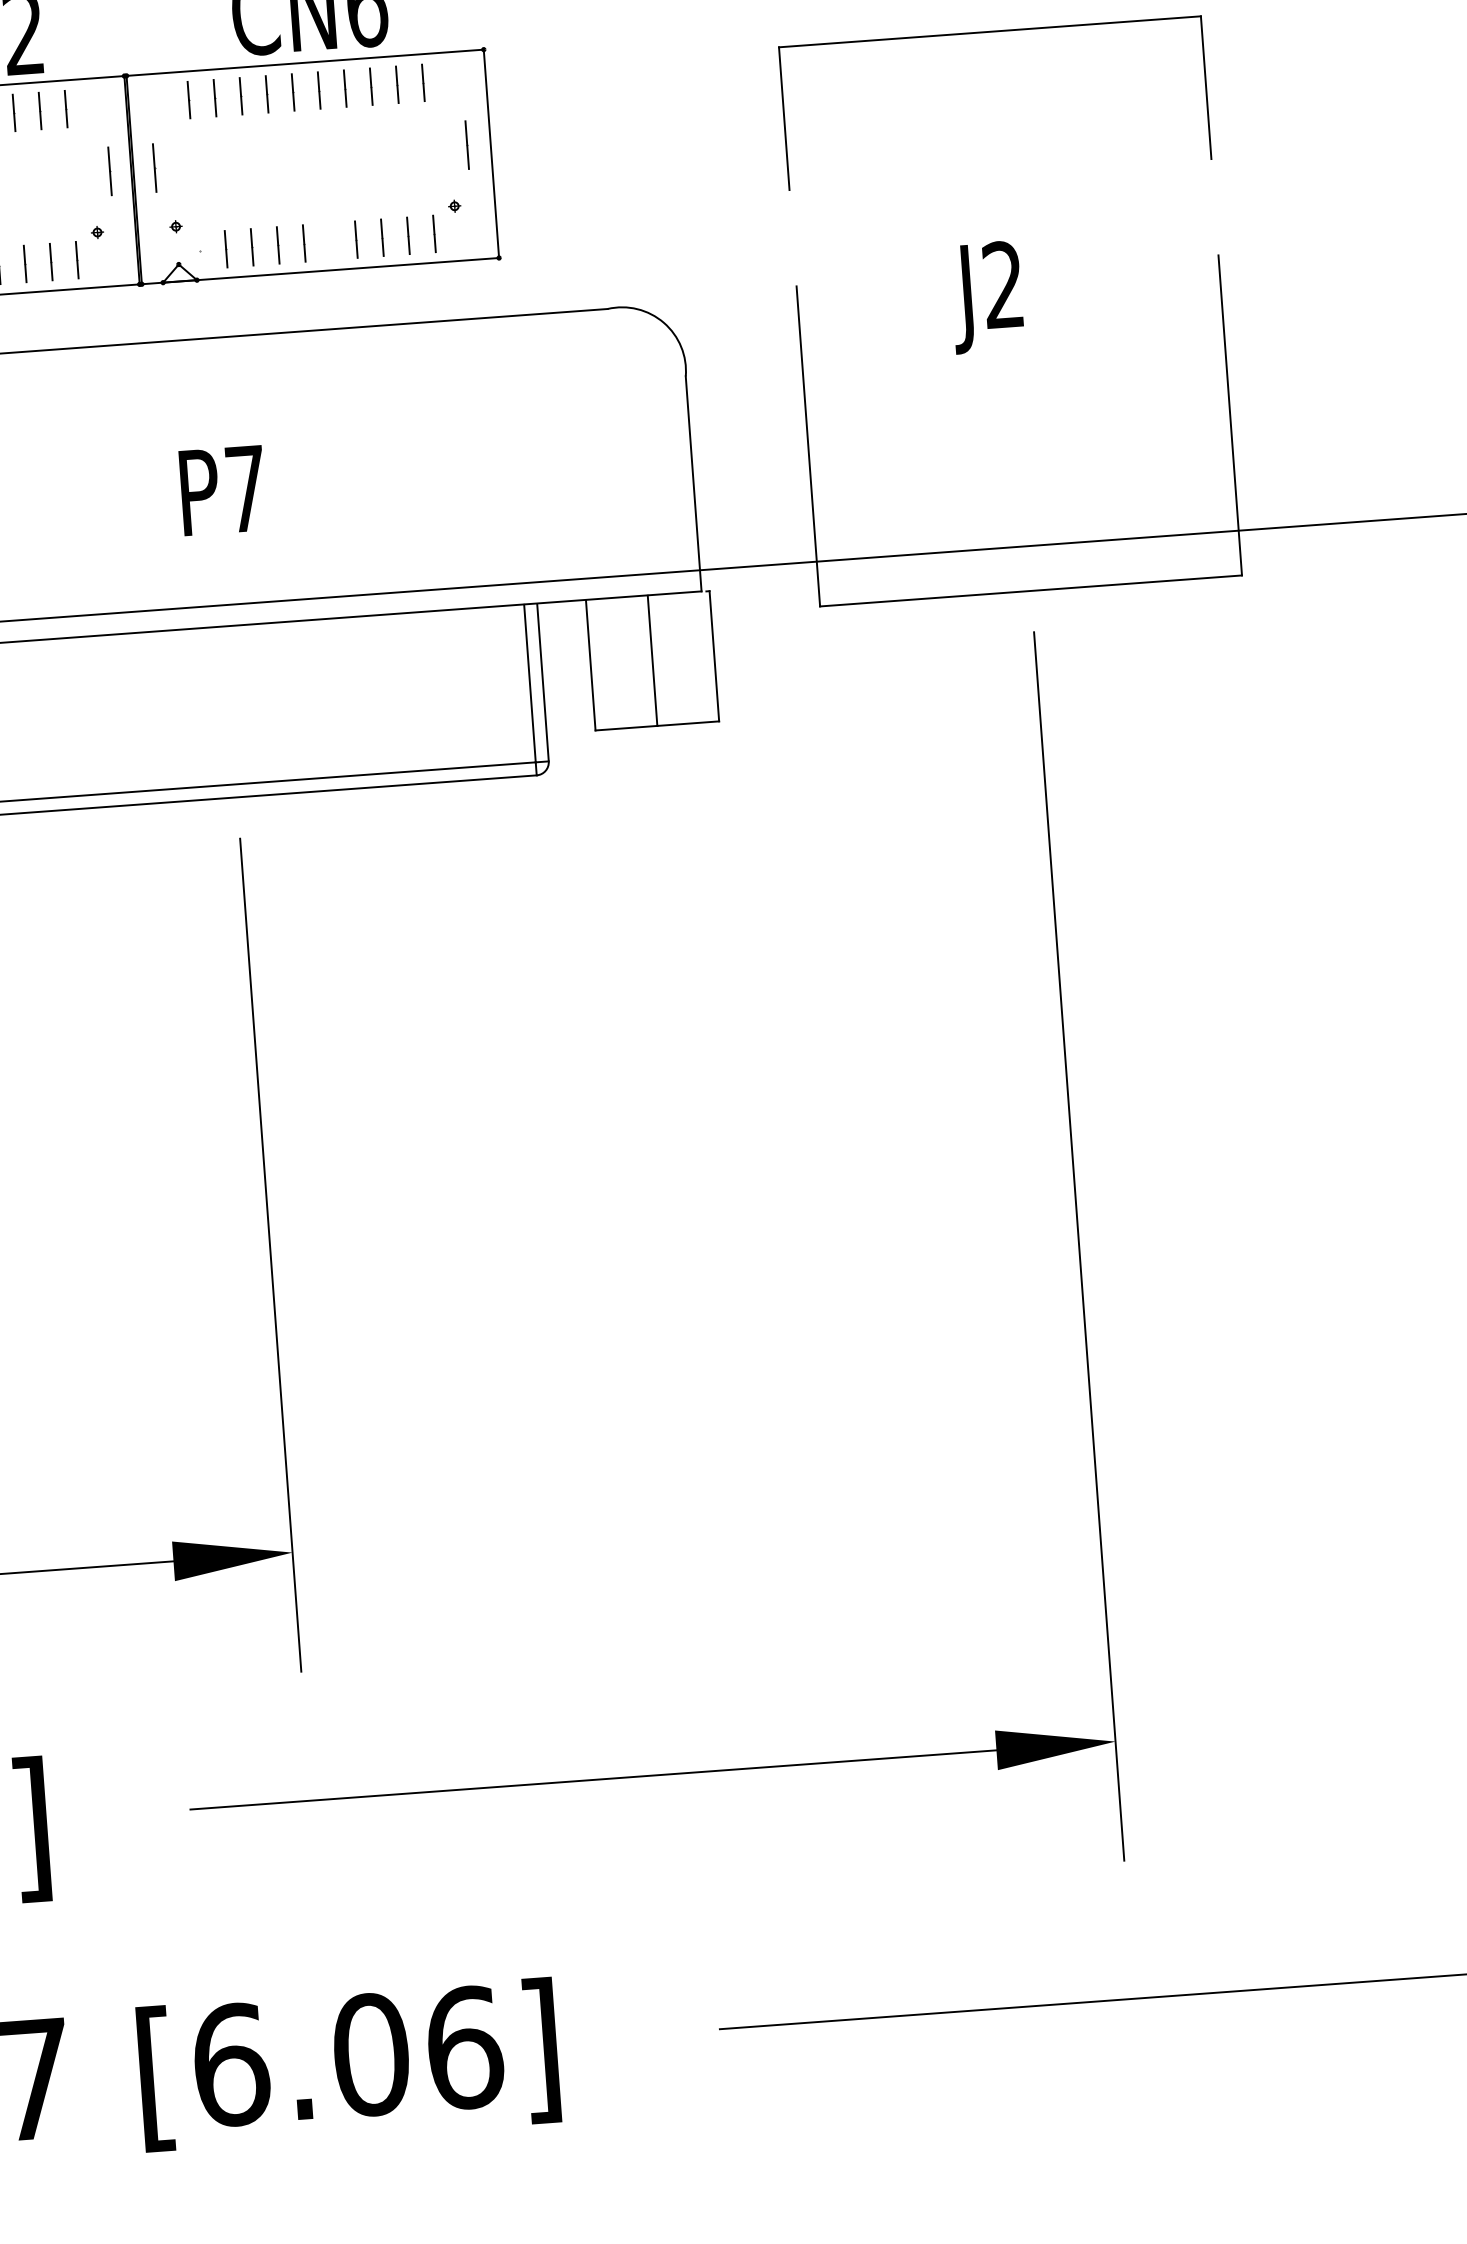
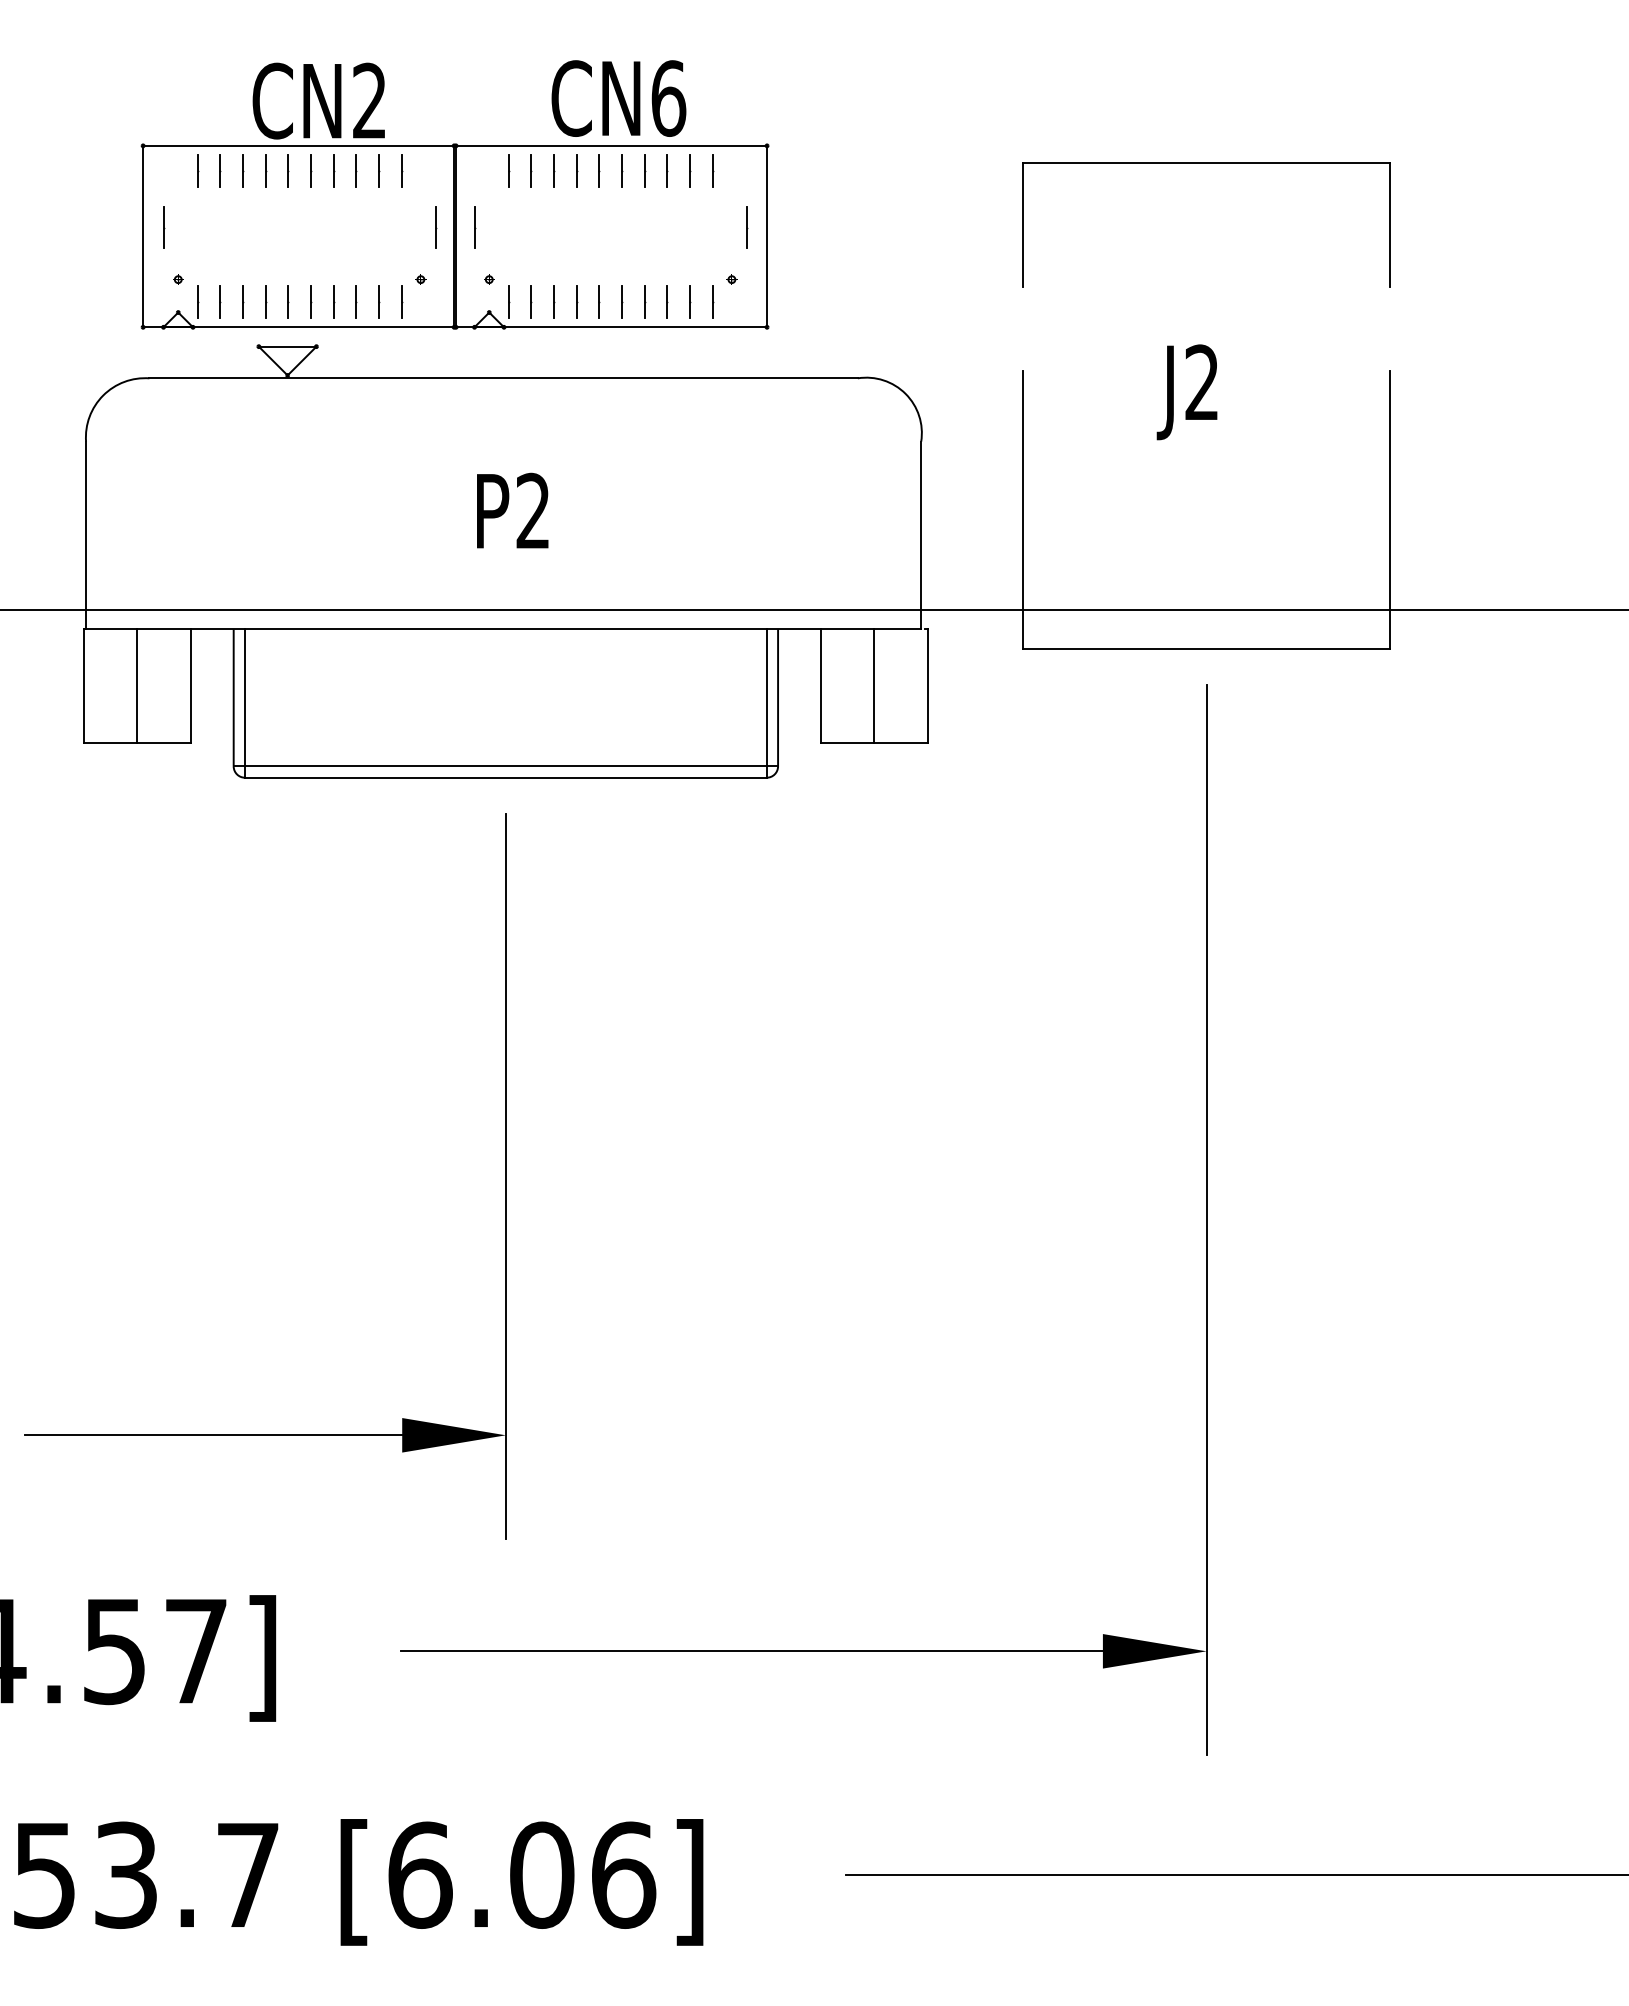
line: (330, 240) -> (622, 301), added
line: (200, 251) -> (508, 302), added
text: (245, 488) -> (532, 510), P7 -> P2

